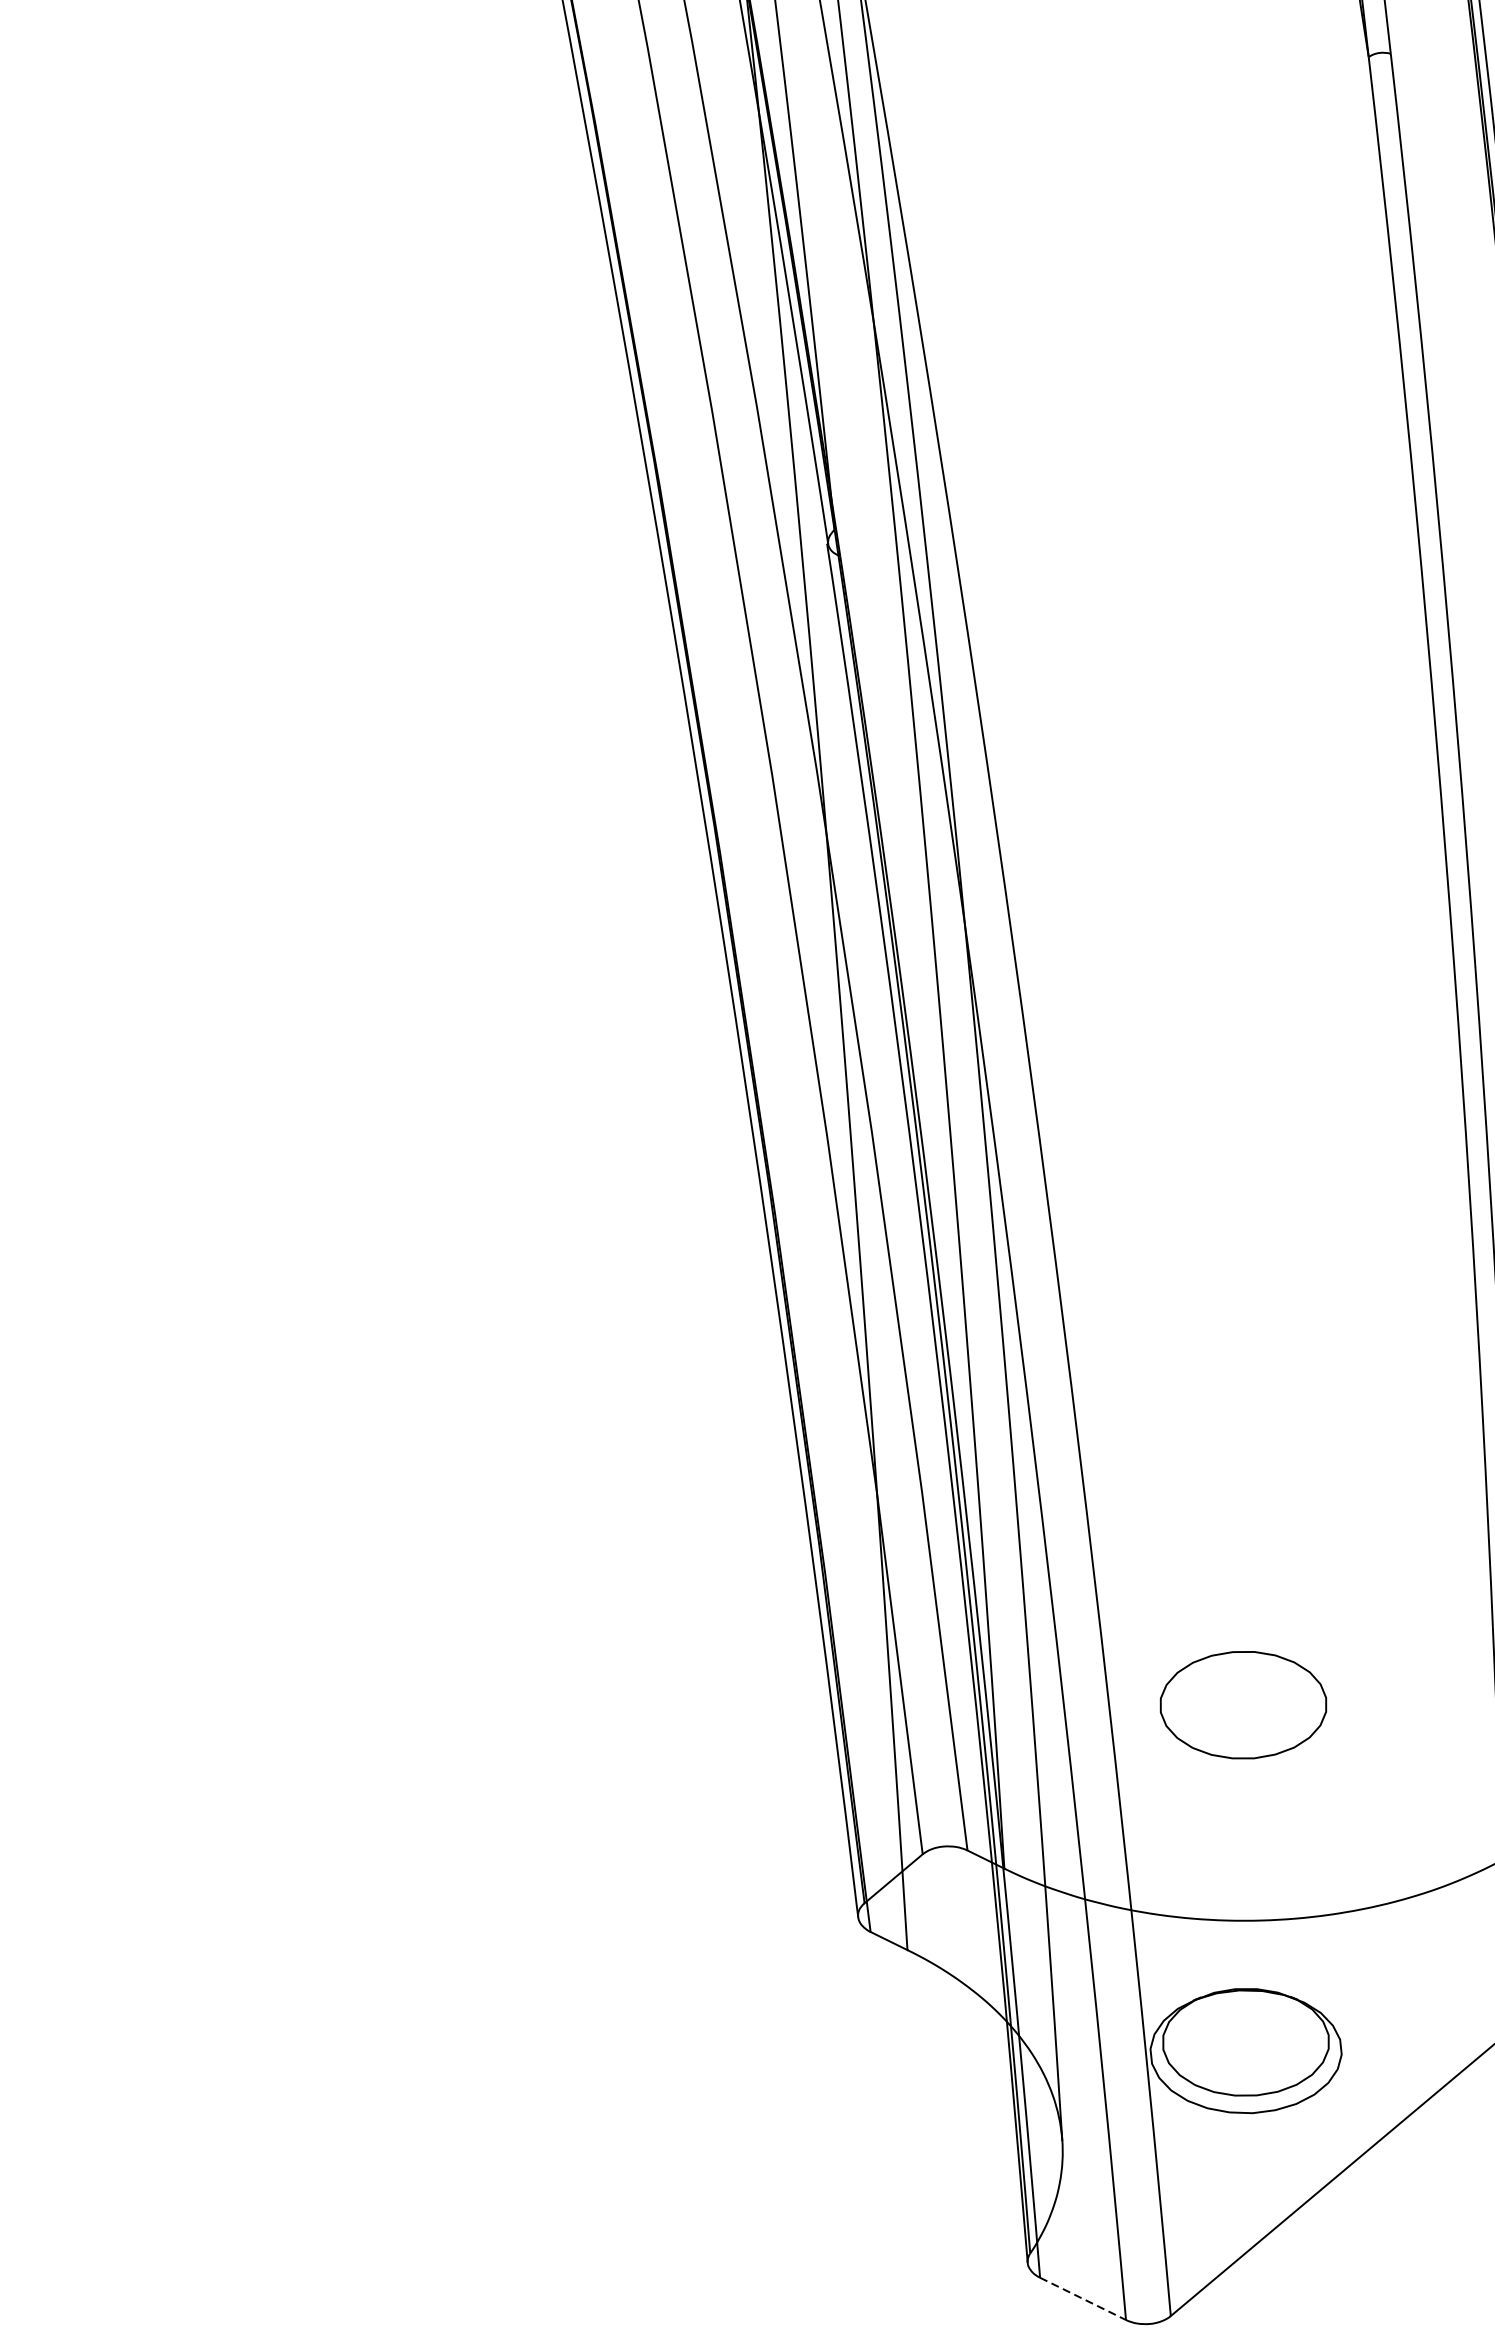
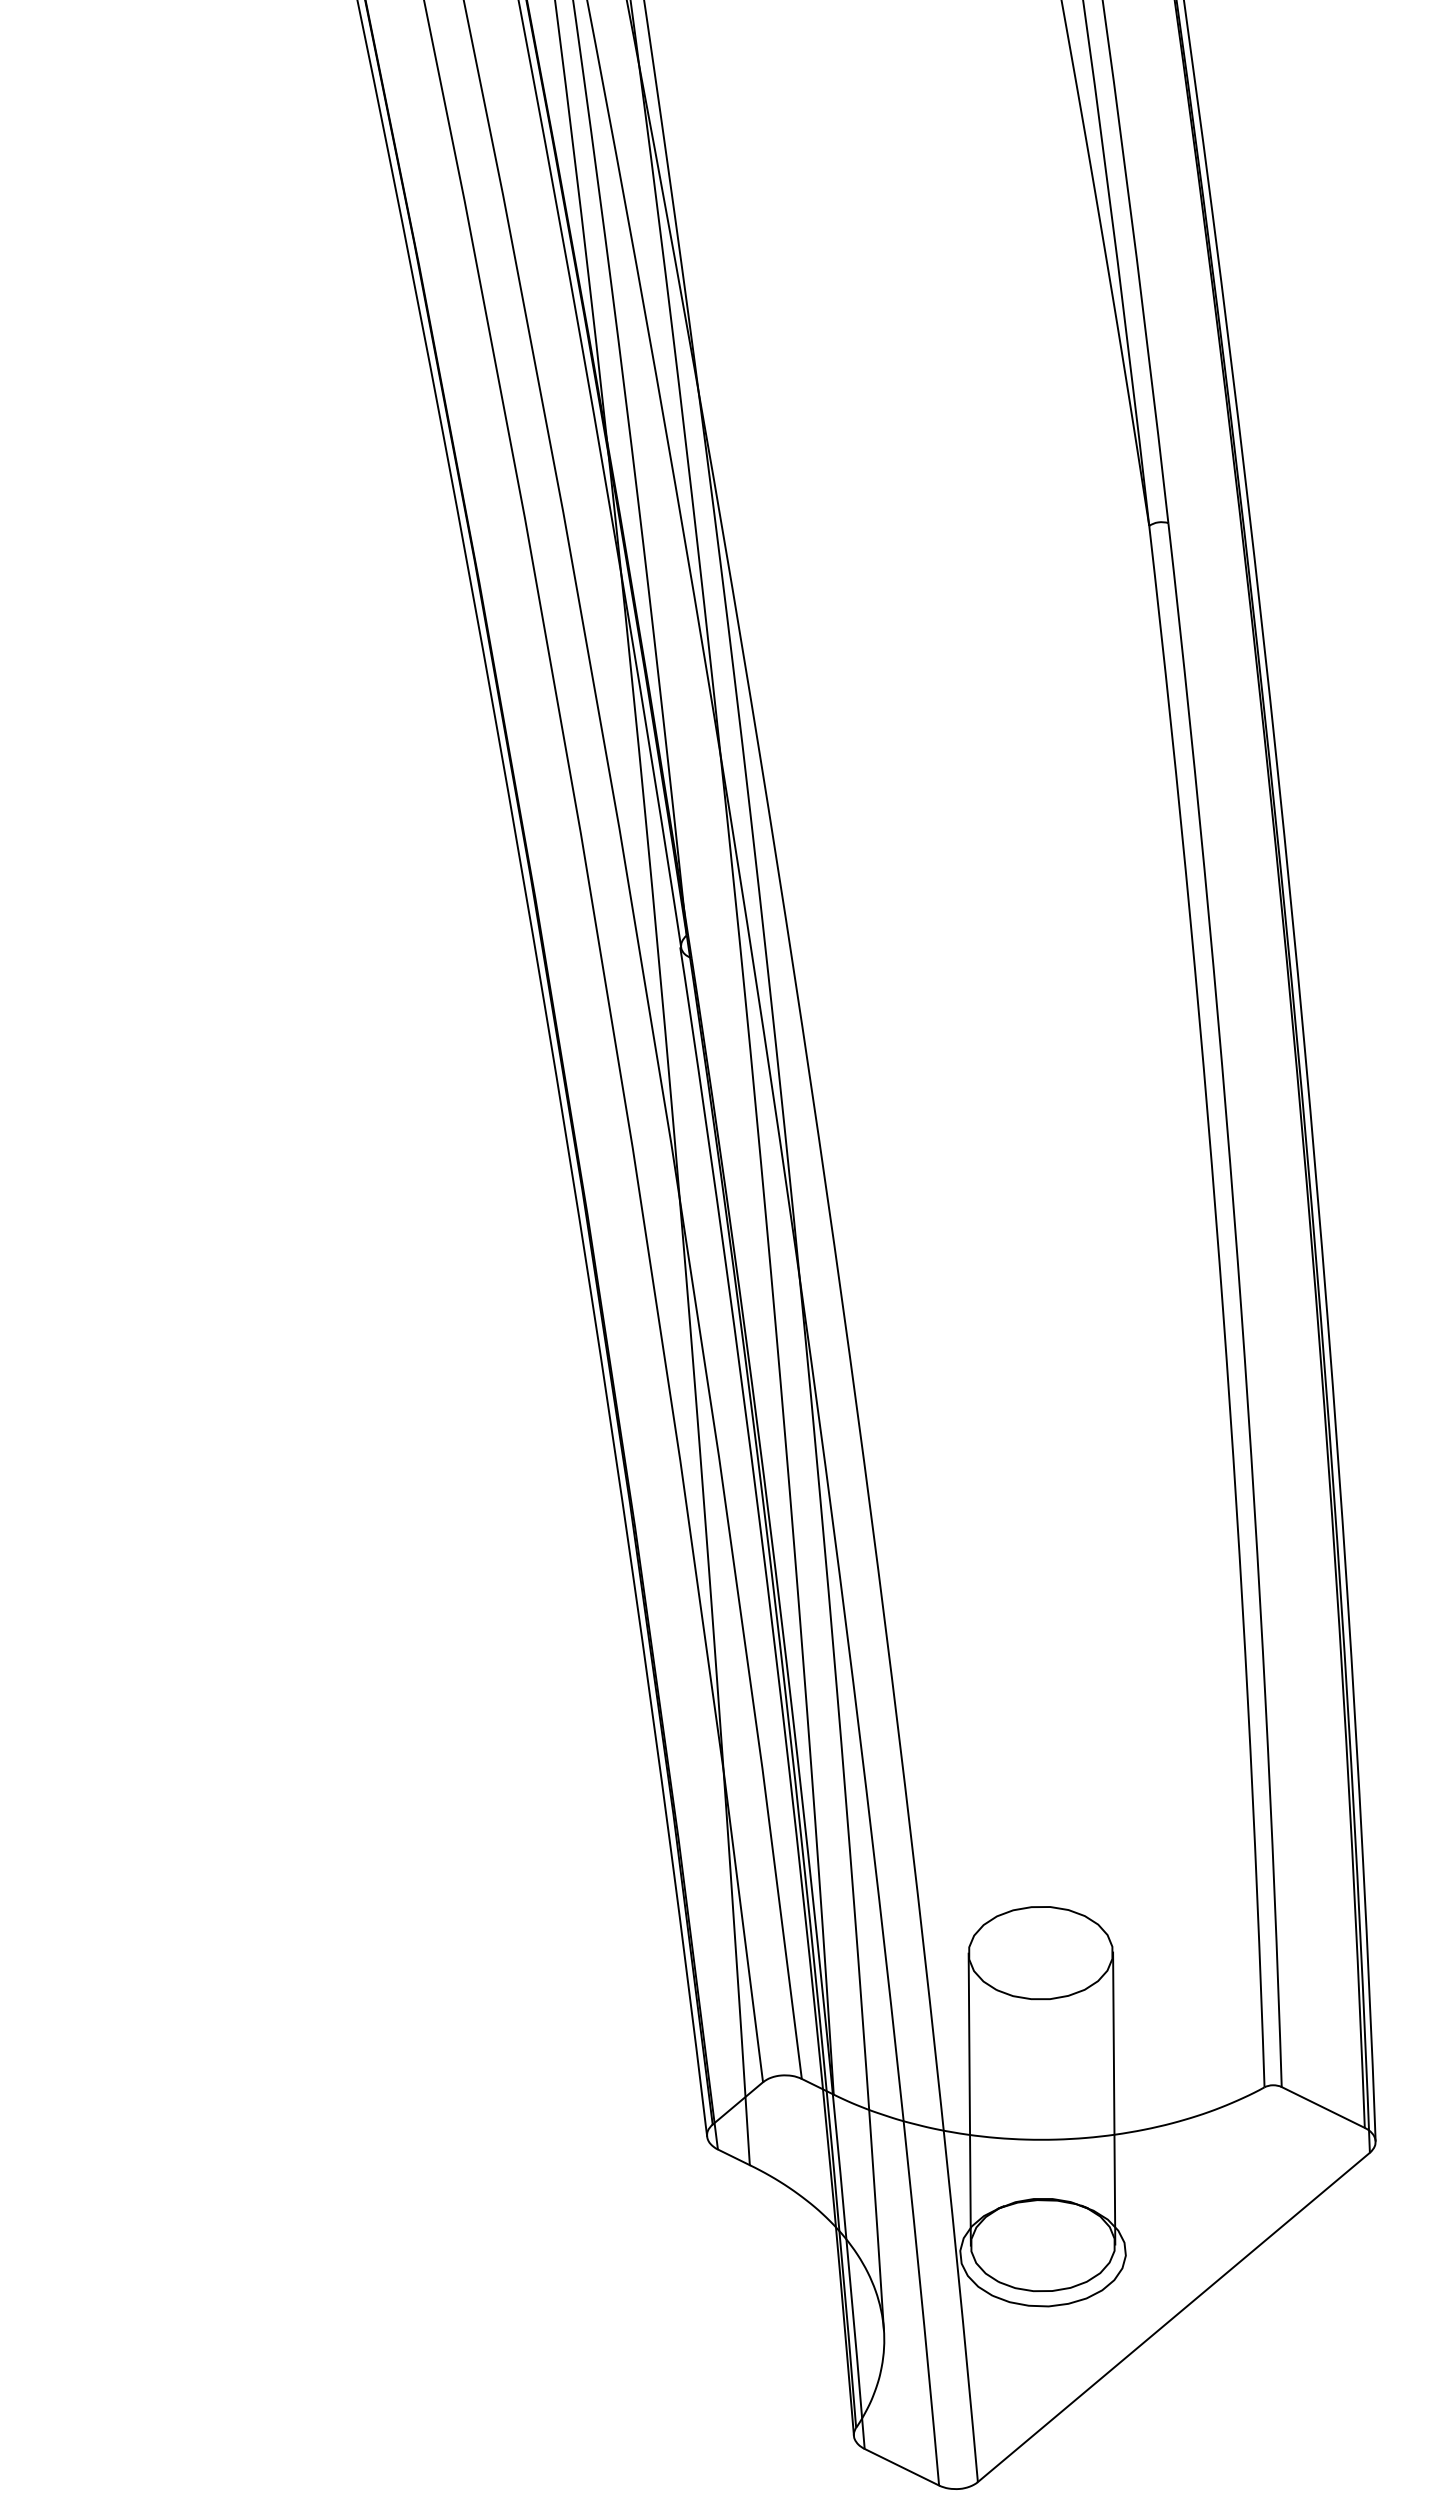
line: (1328, 1873) -> (1114, 2098), added
line: (1161, 1874) -> (969, 2099), added
line: (1083, 2299) -> (902, 2467), dashed -> solid

